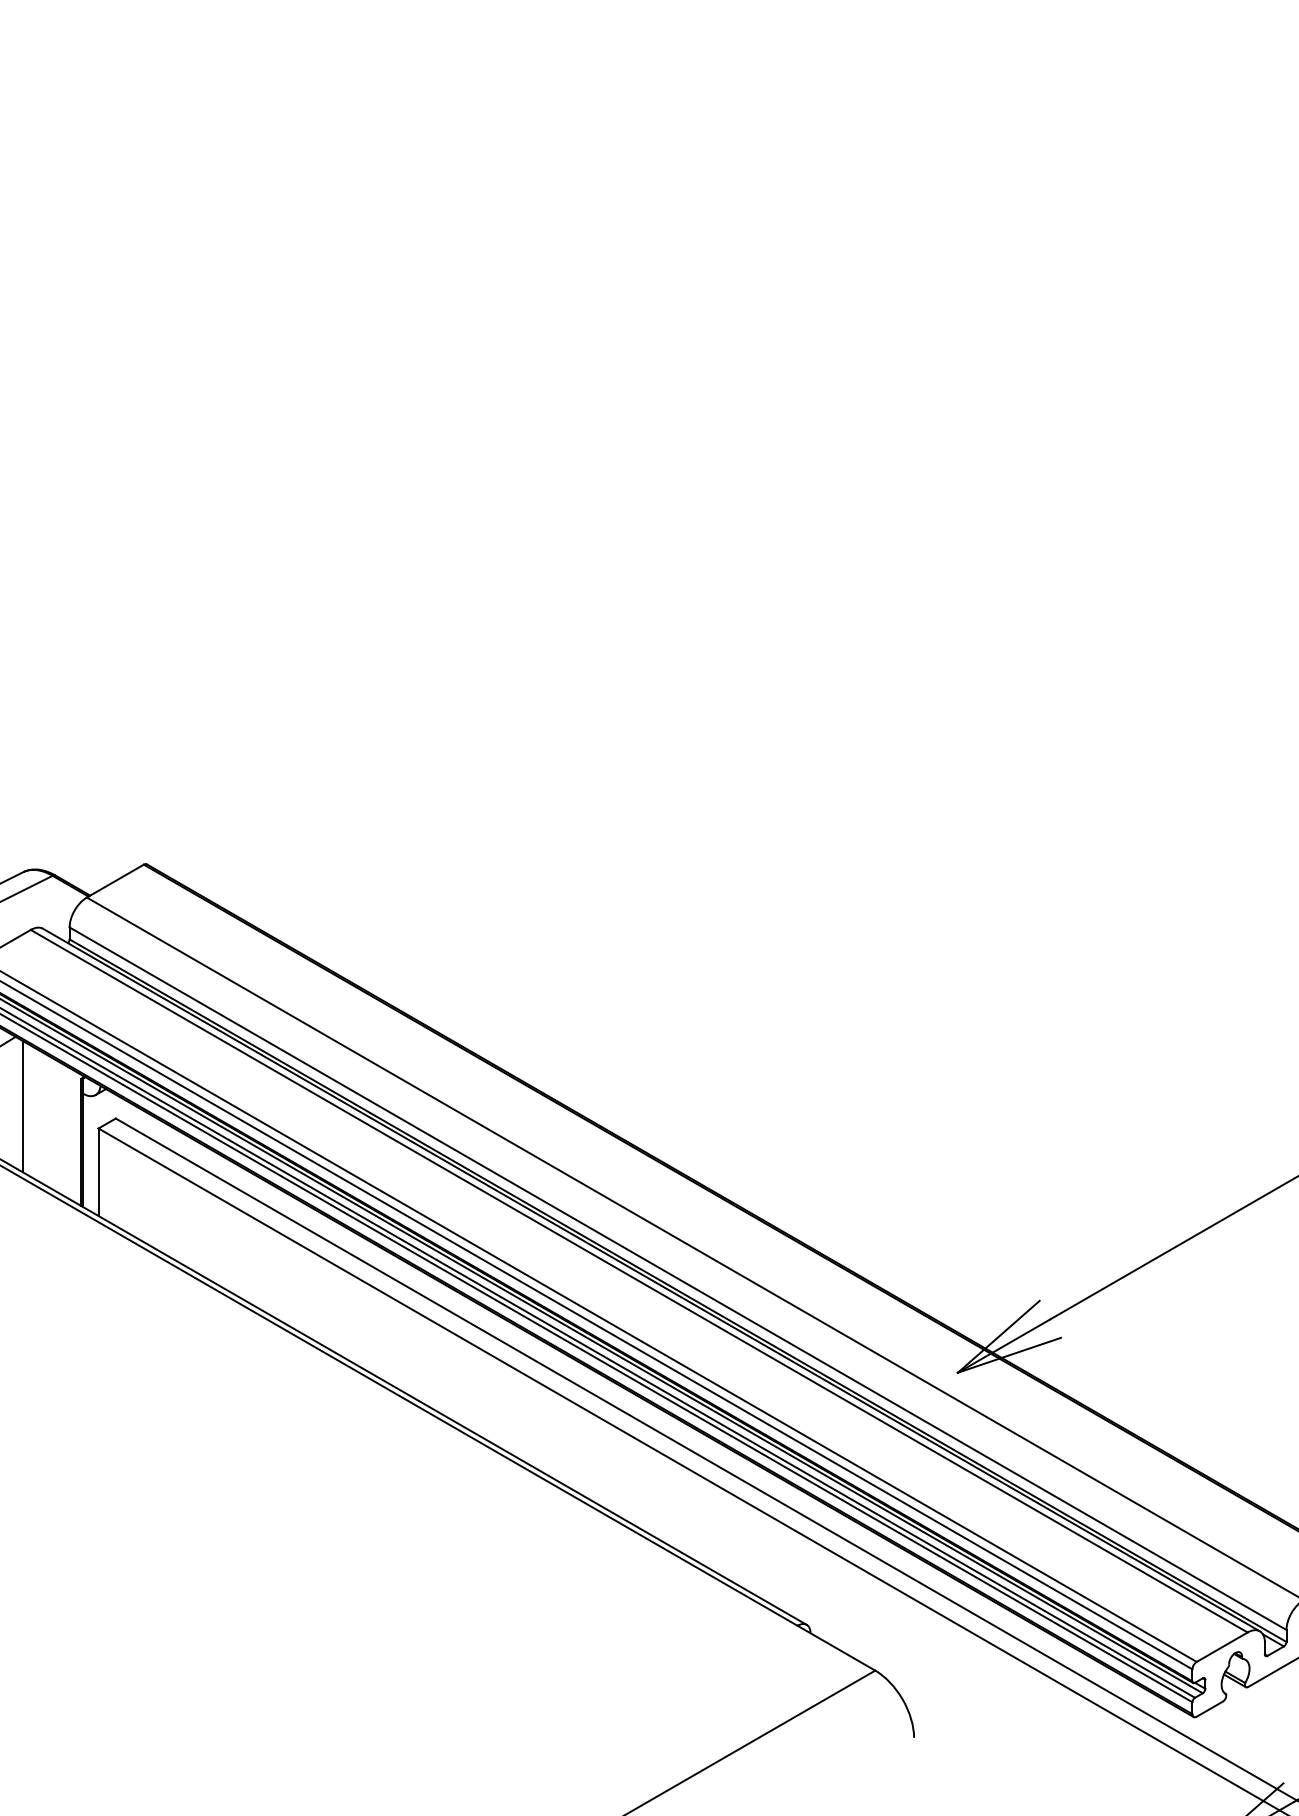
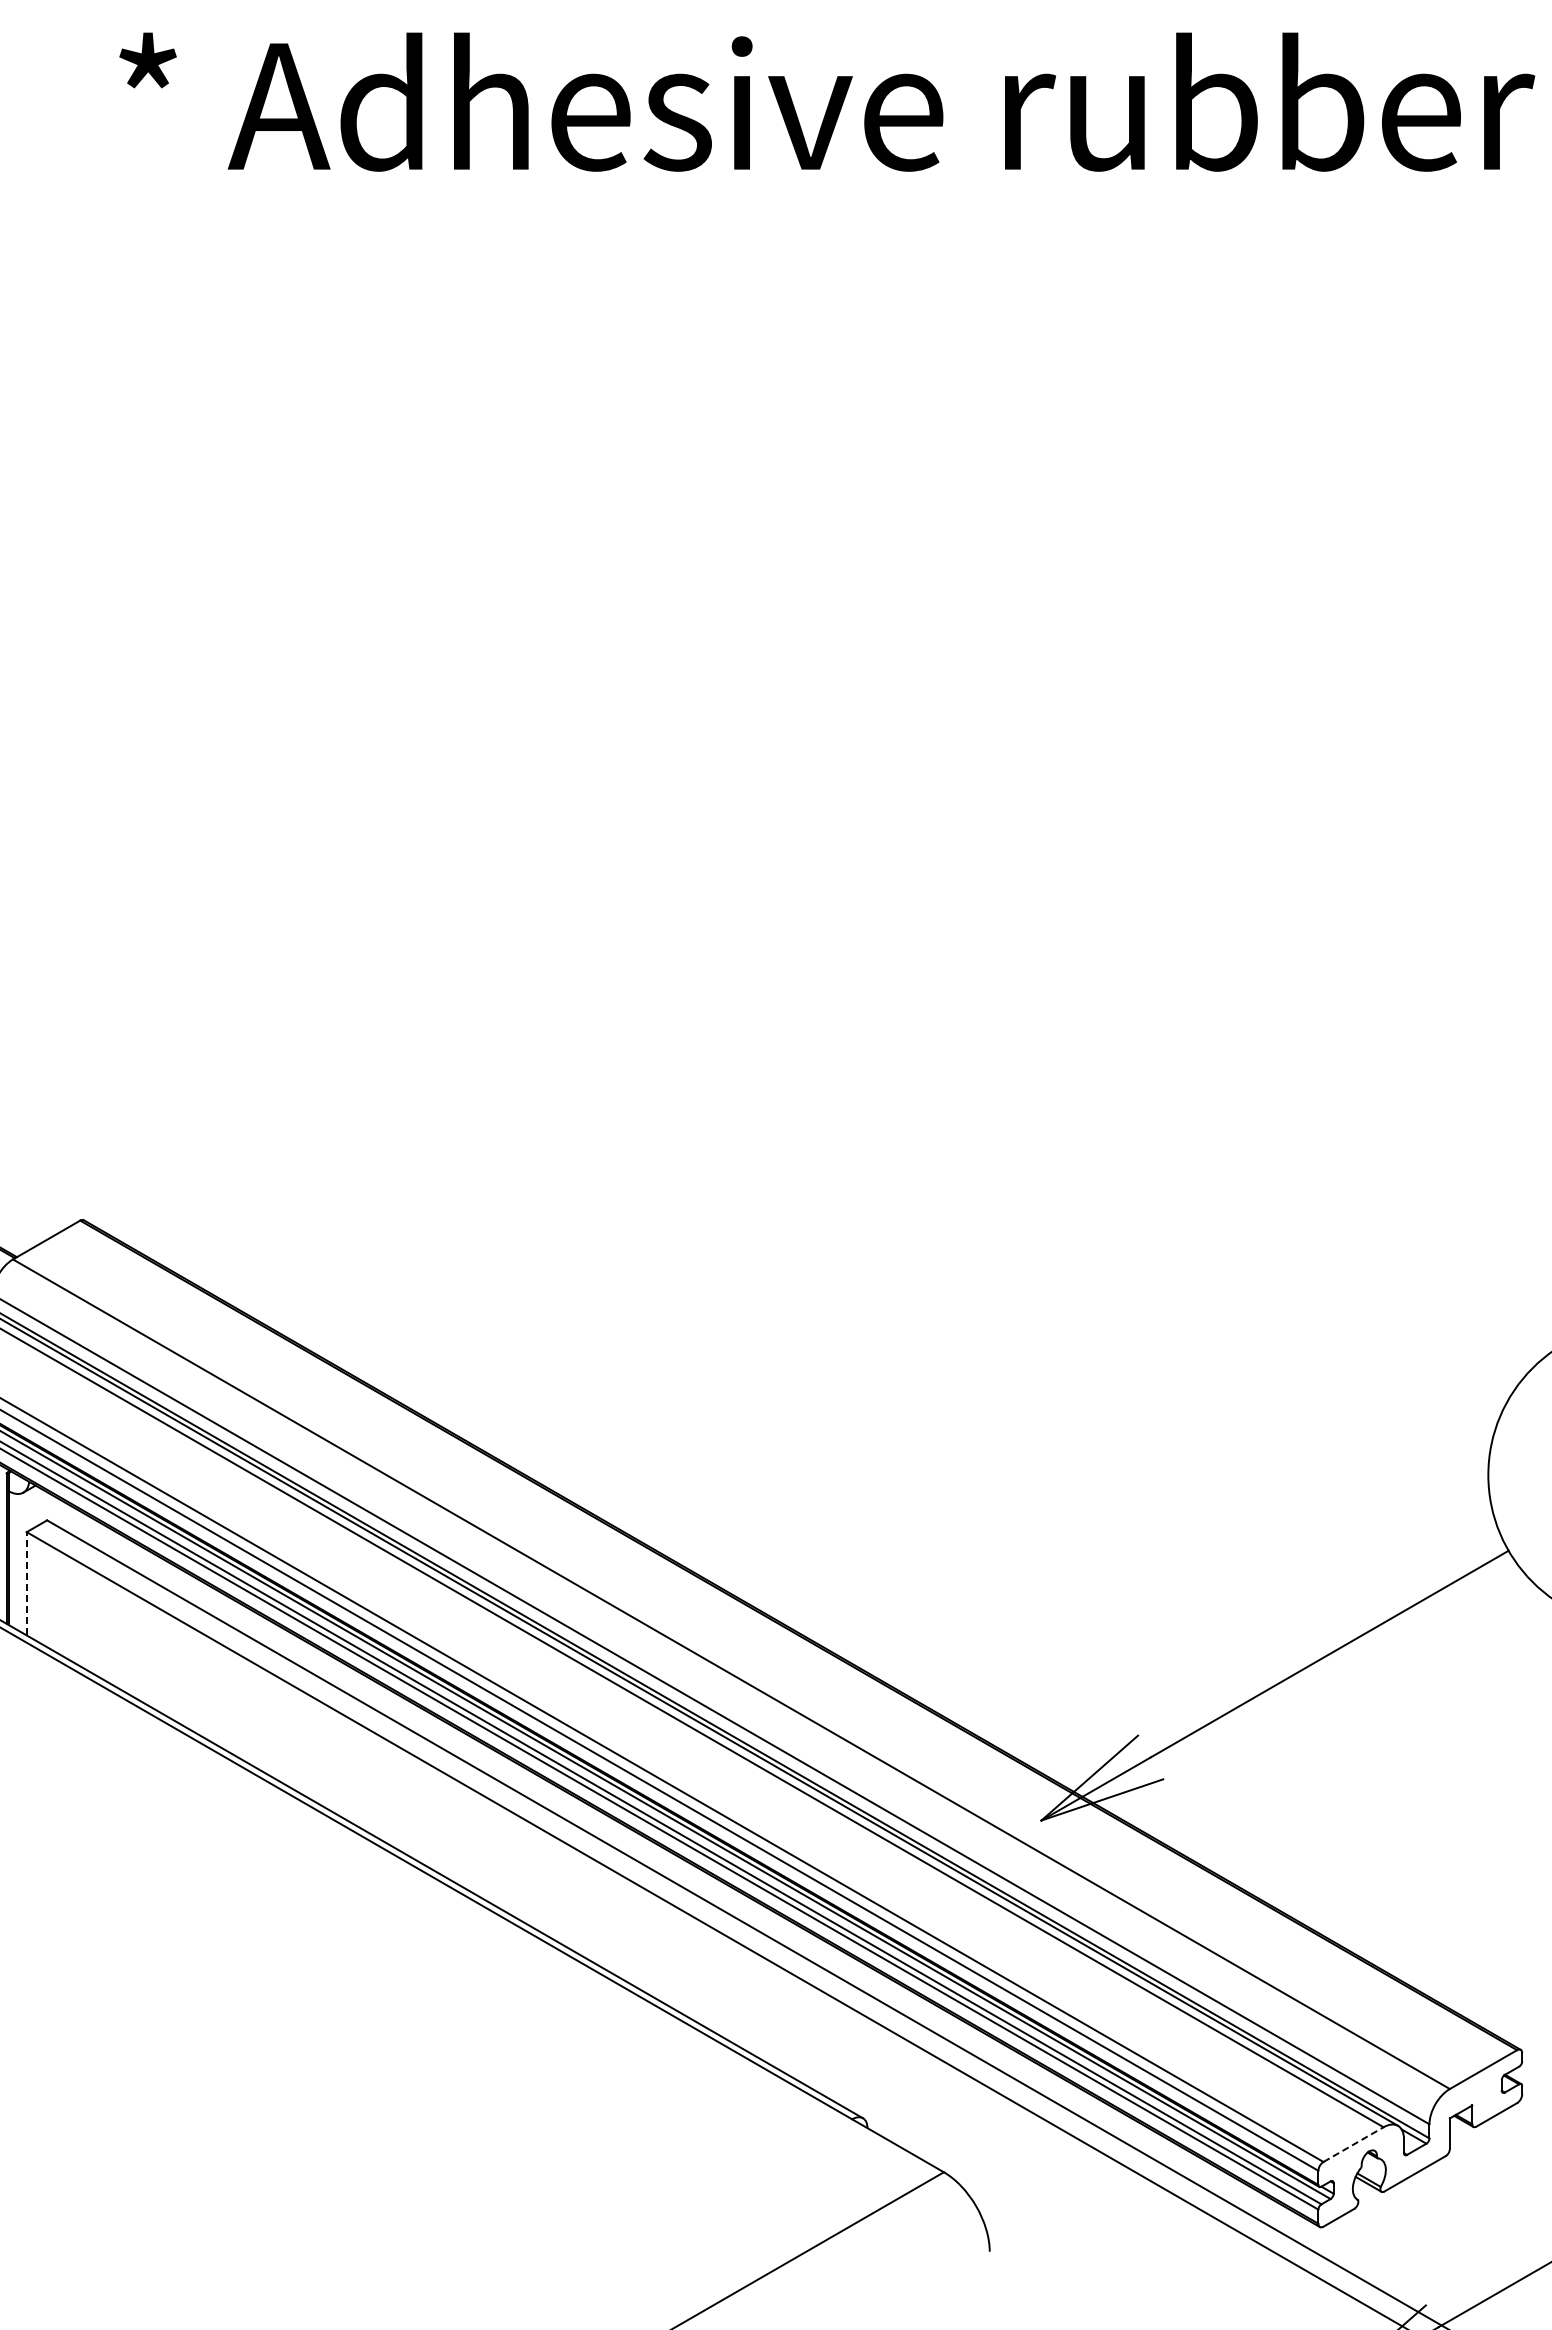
line: (98, 1171) -> (26, 1583), solid -> dashed
line: (1222, 1647) -> (1353, 2144), solid -> dashed

